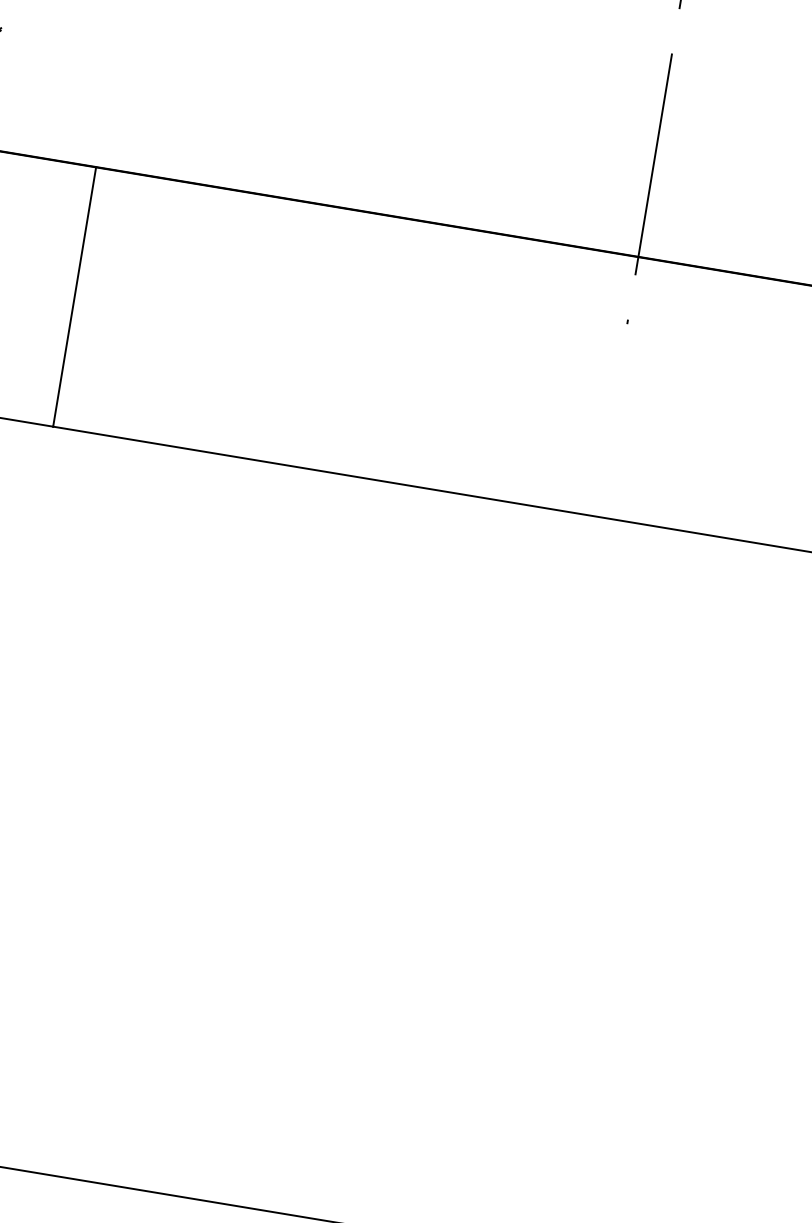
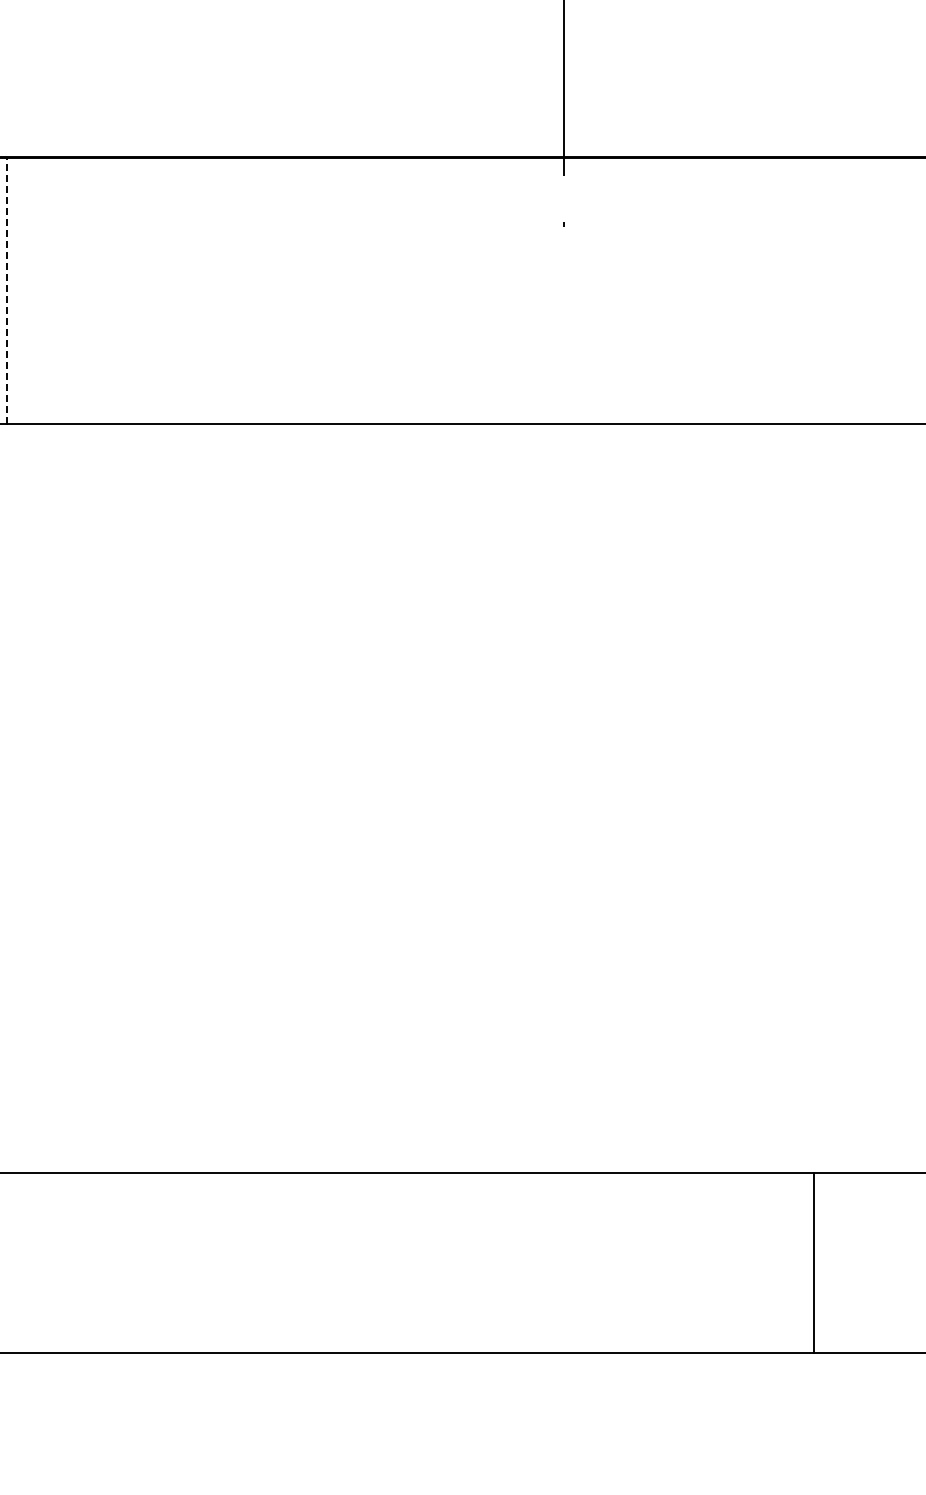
line: (74, 296) -> (6, 290), solid -> dashed

